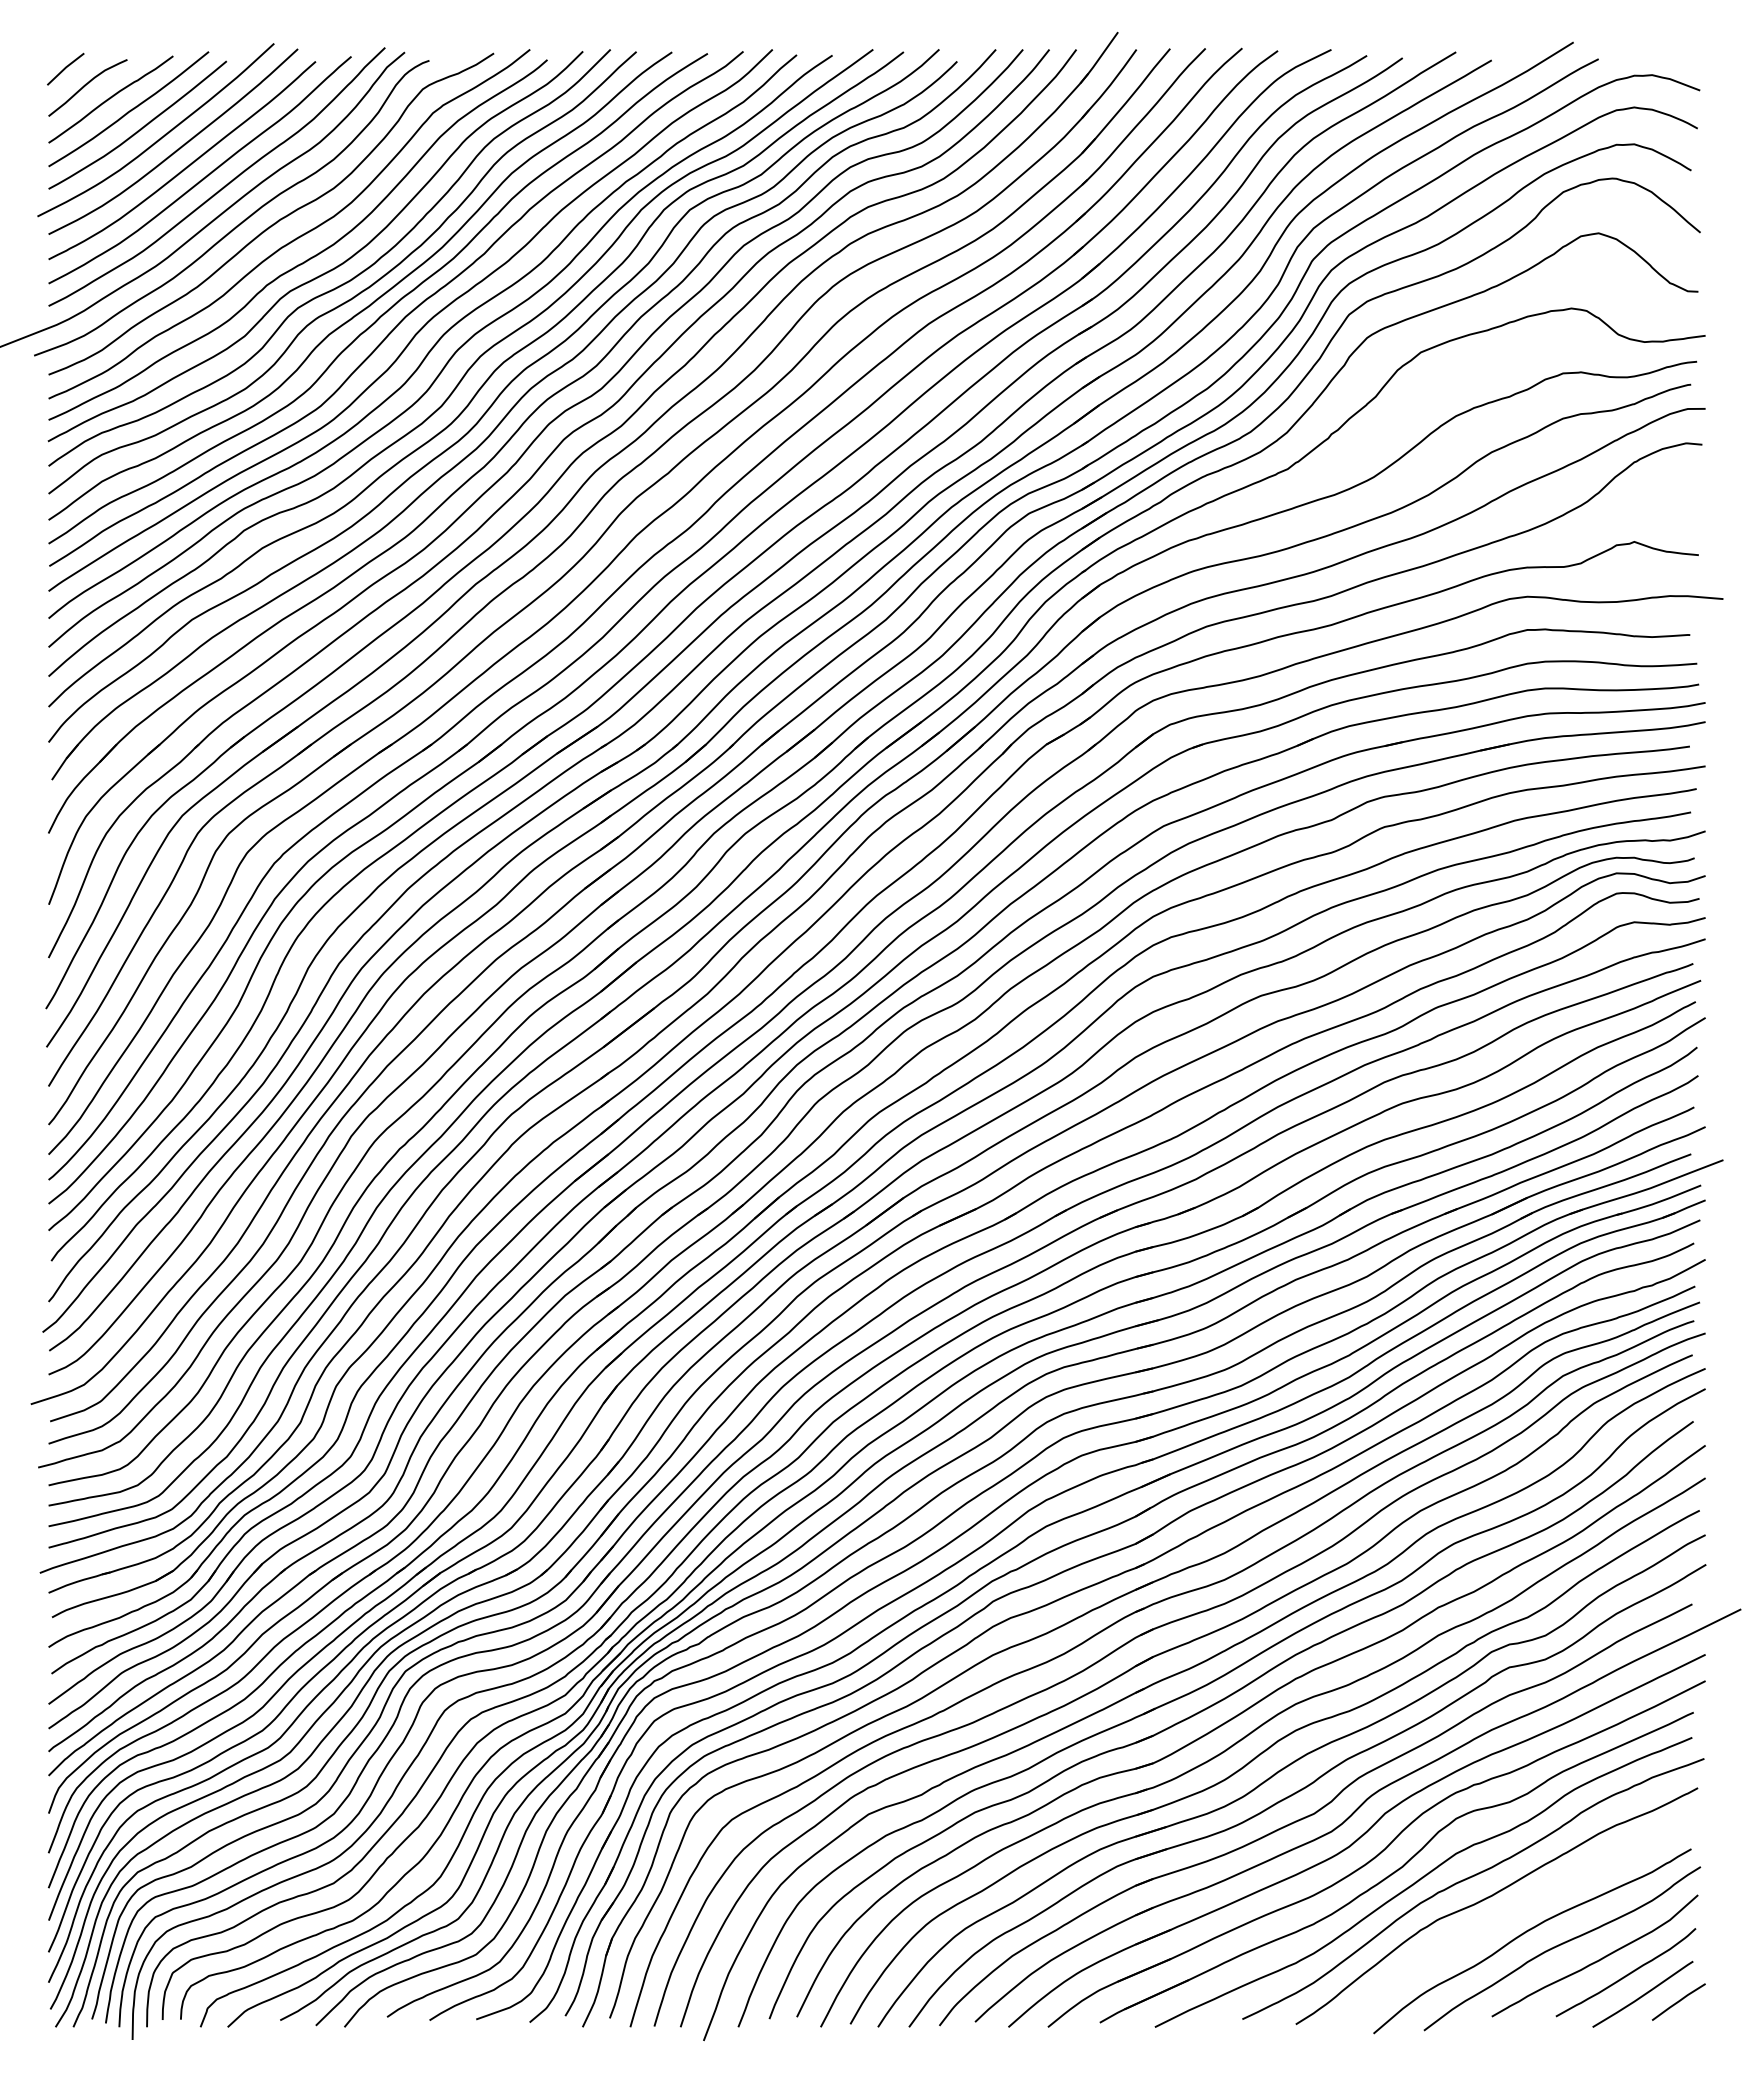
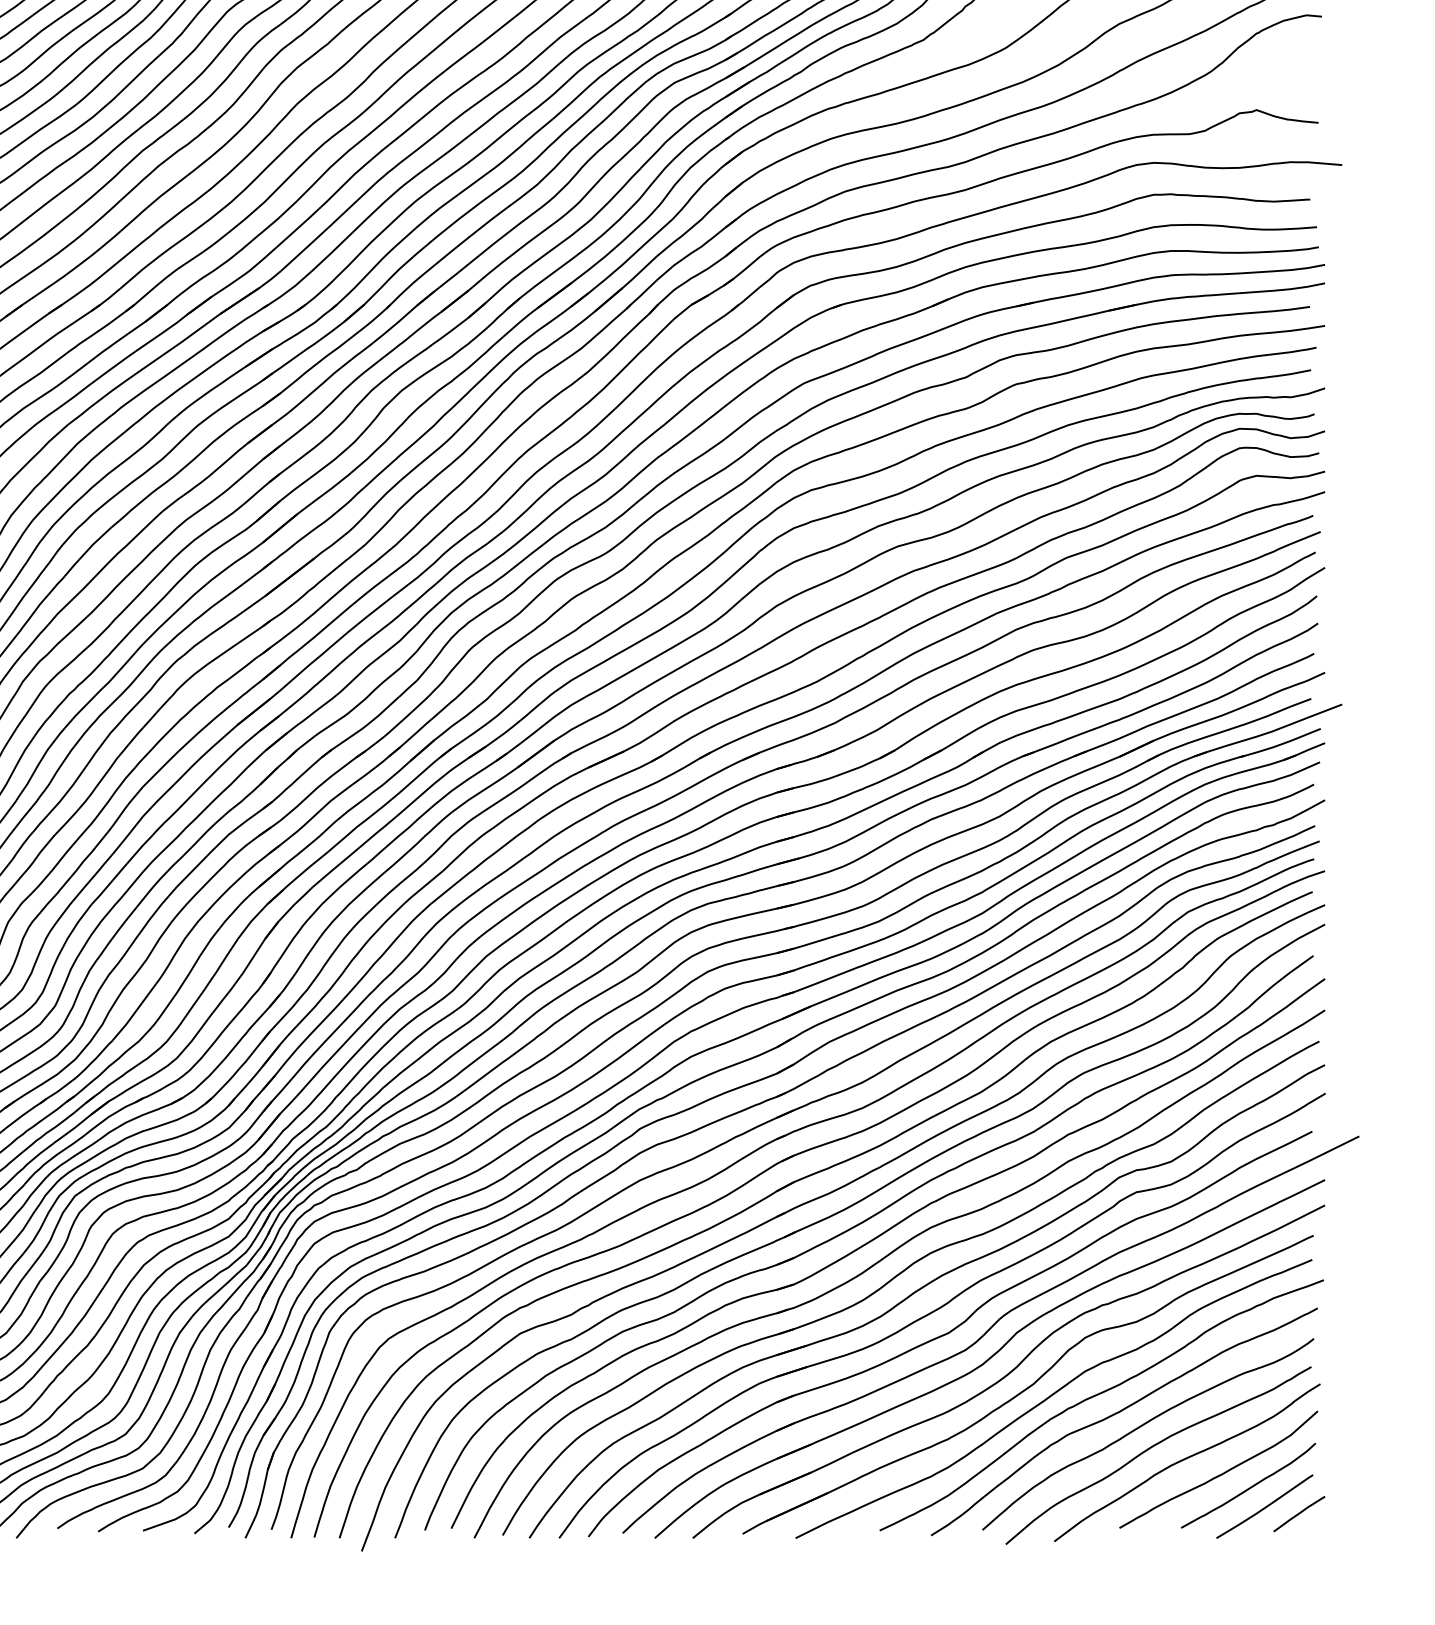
curve: (1516, 1910) -> (1143, 1426), added

